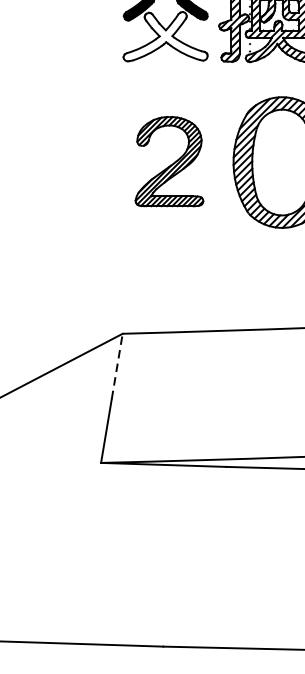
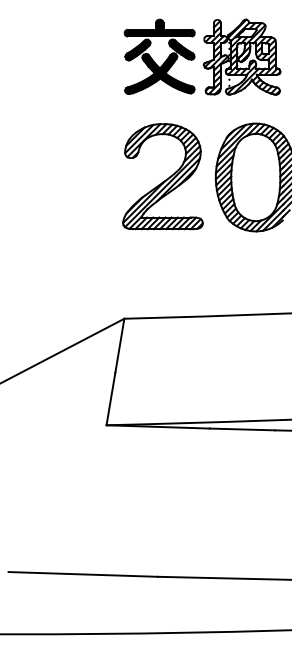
fill: (165, 36) -> (159, 73), added
part: (168, 161) -> (162, 176), size x1.43
line: (116, 366) -> (119, 345), dashed -> solid

